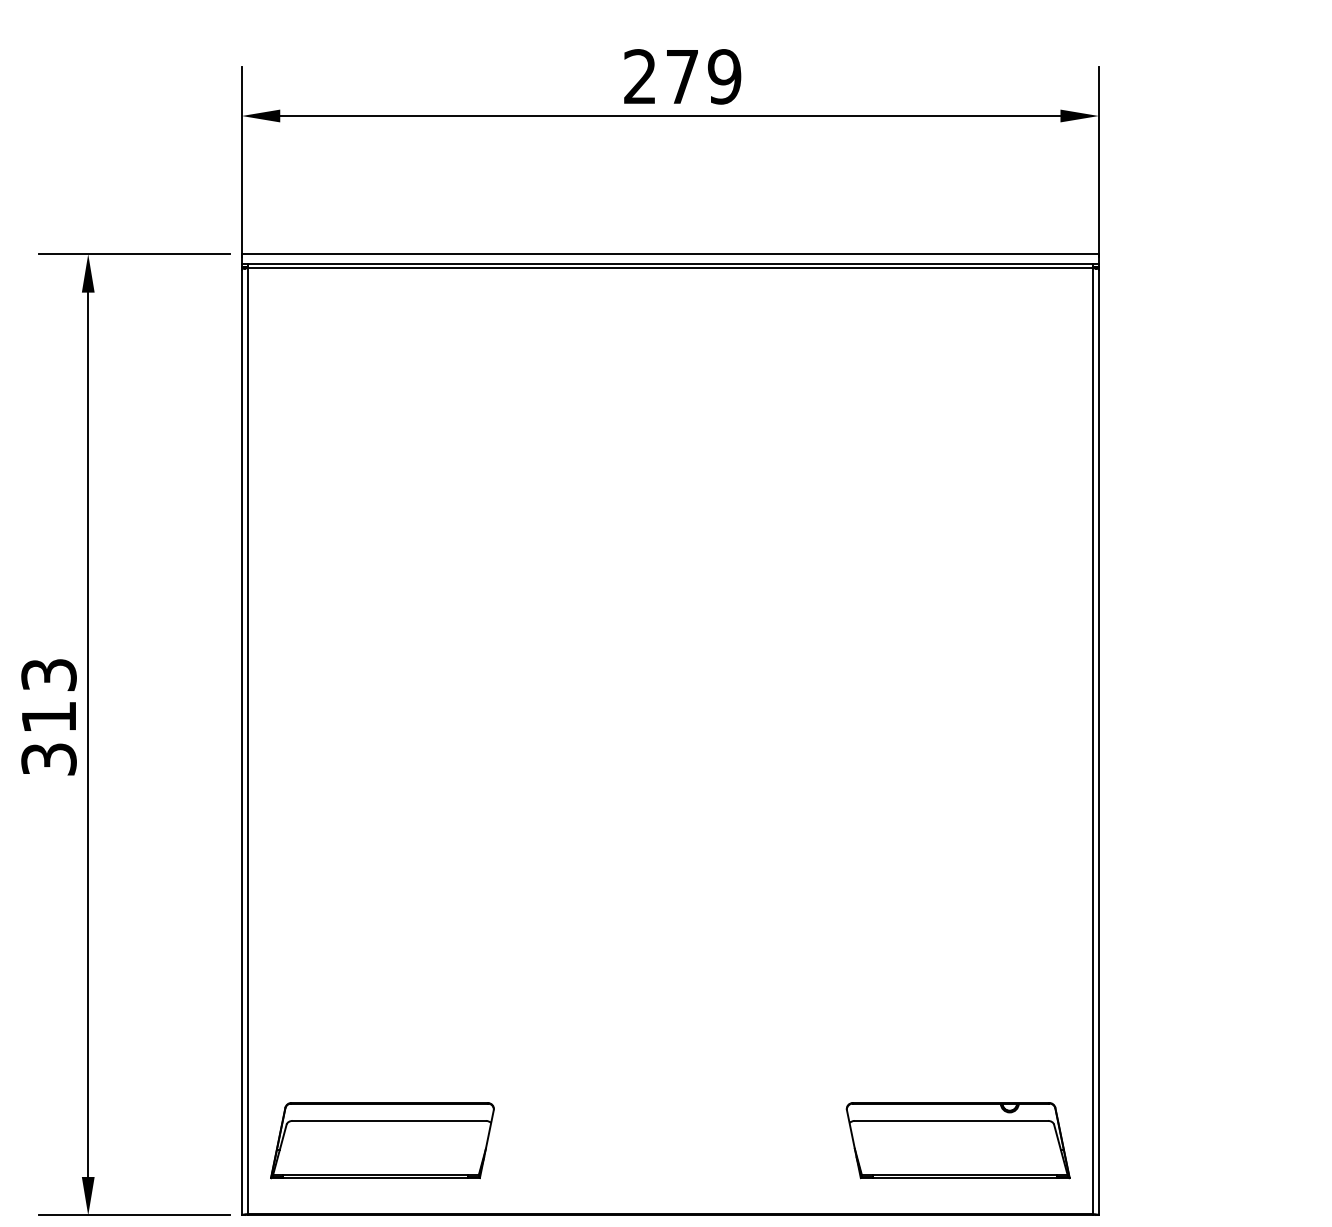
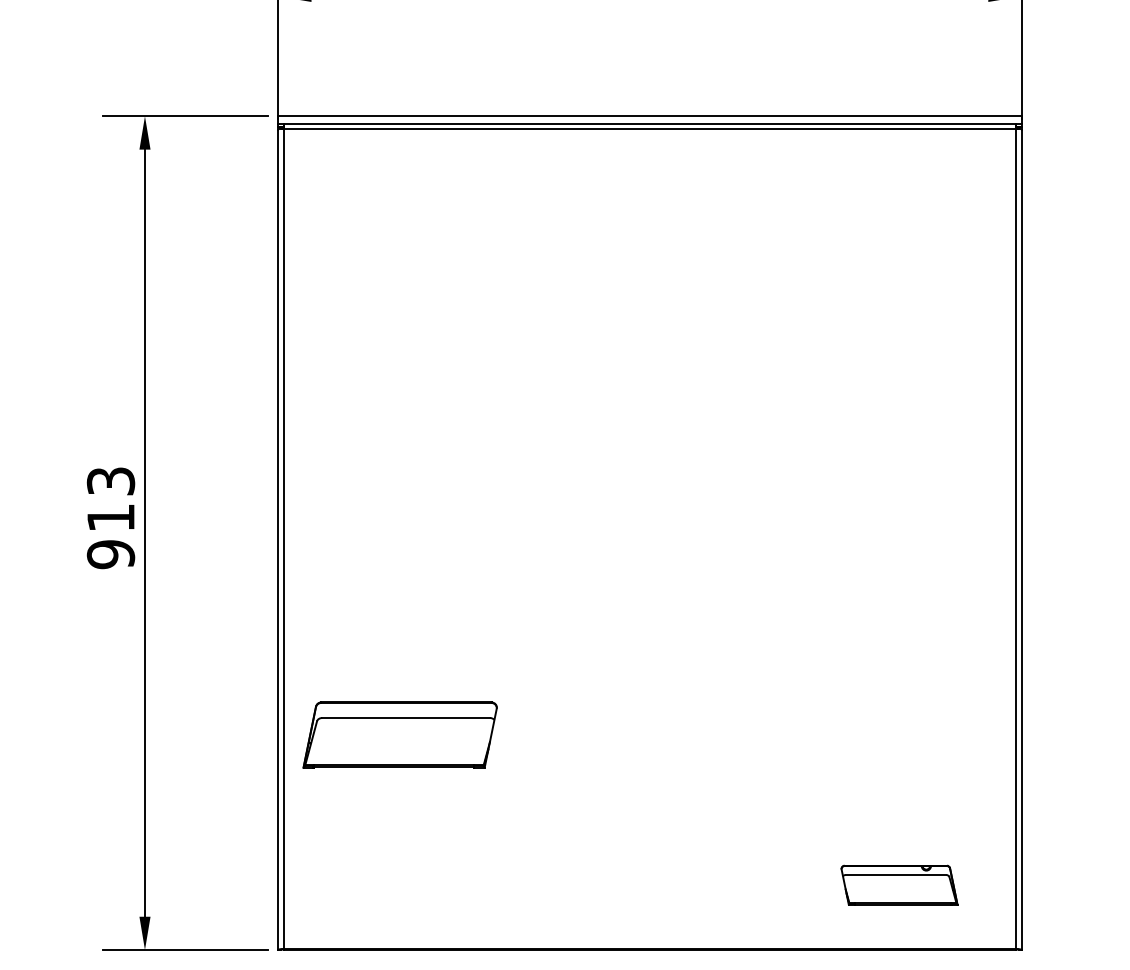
text: (48, 759) -> (110, 554), 313 -> 913
part: (382, 1140) -> (400, 735), moved
part: (957, 1140) -> (898, 885), size x0.6

